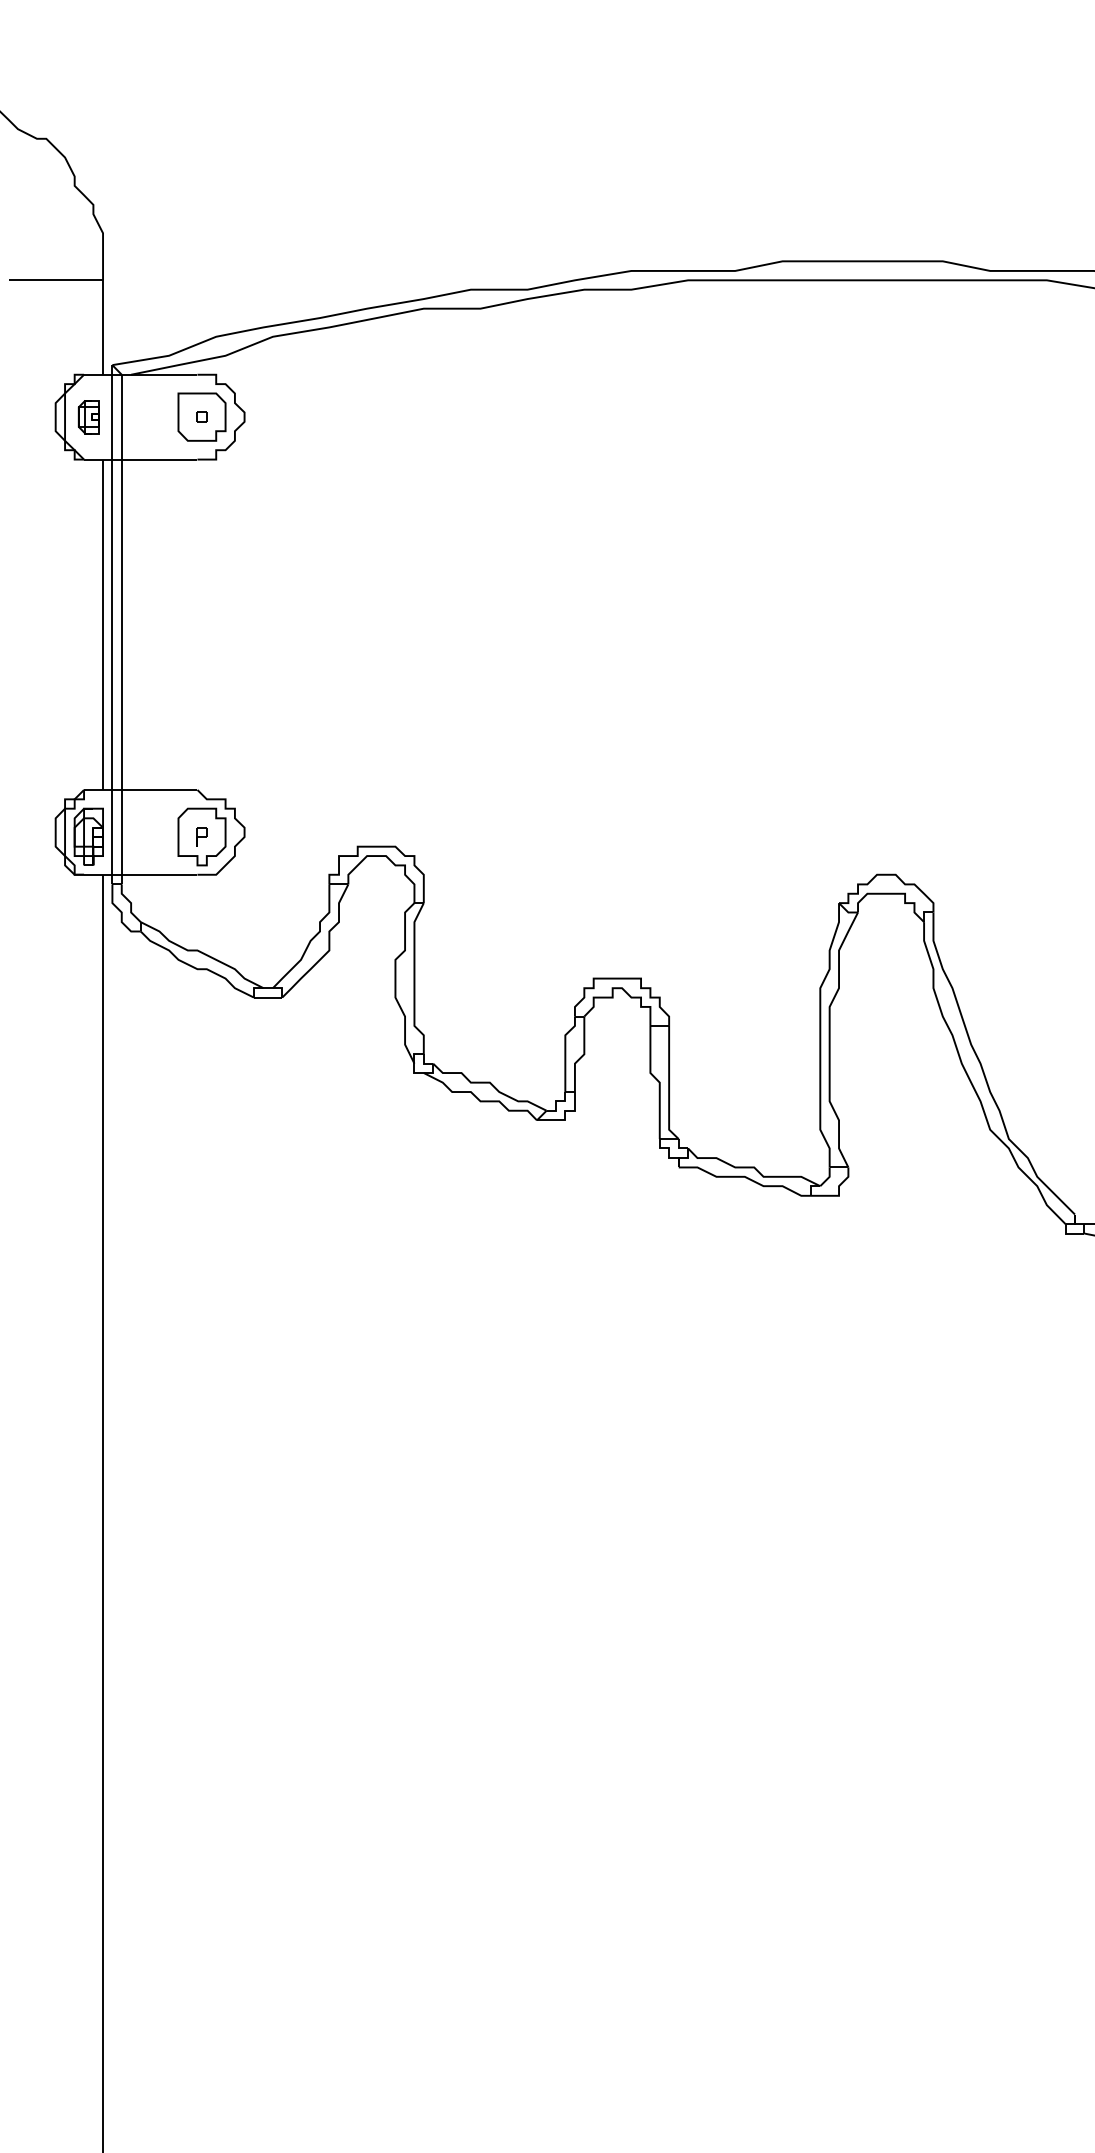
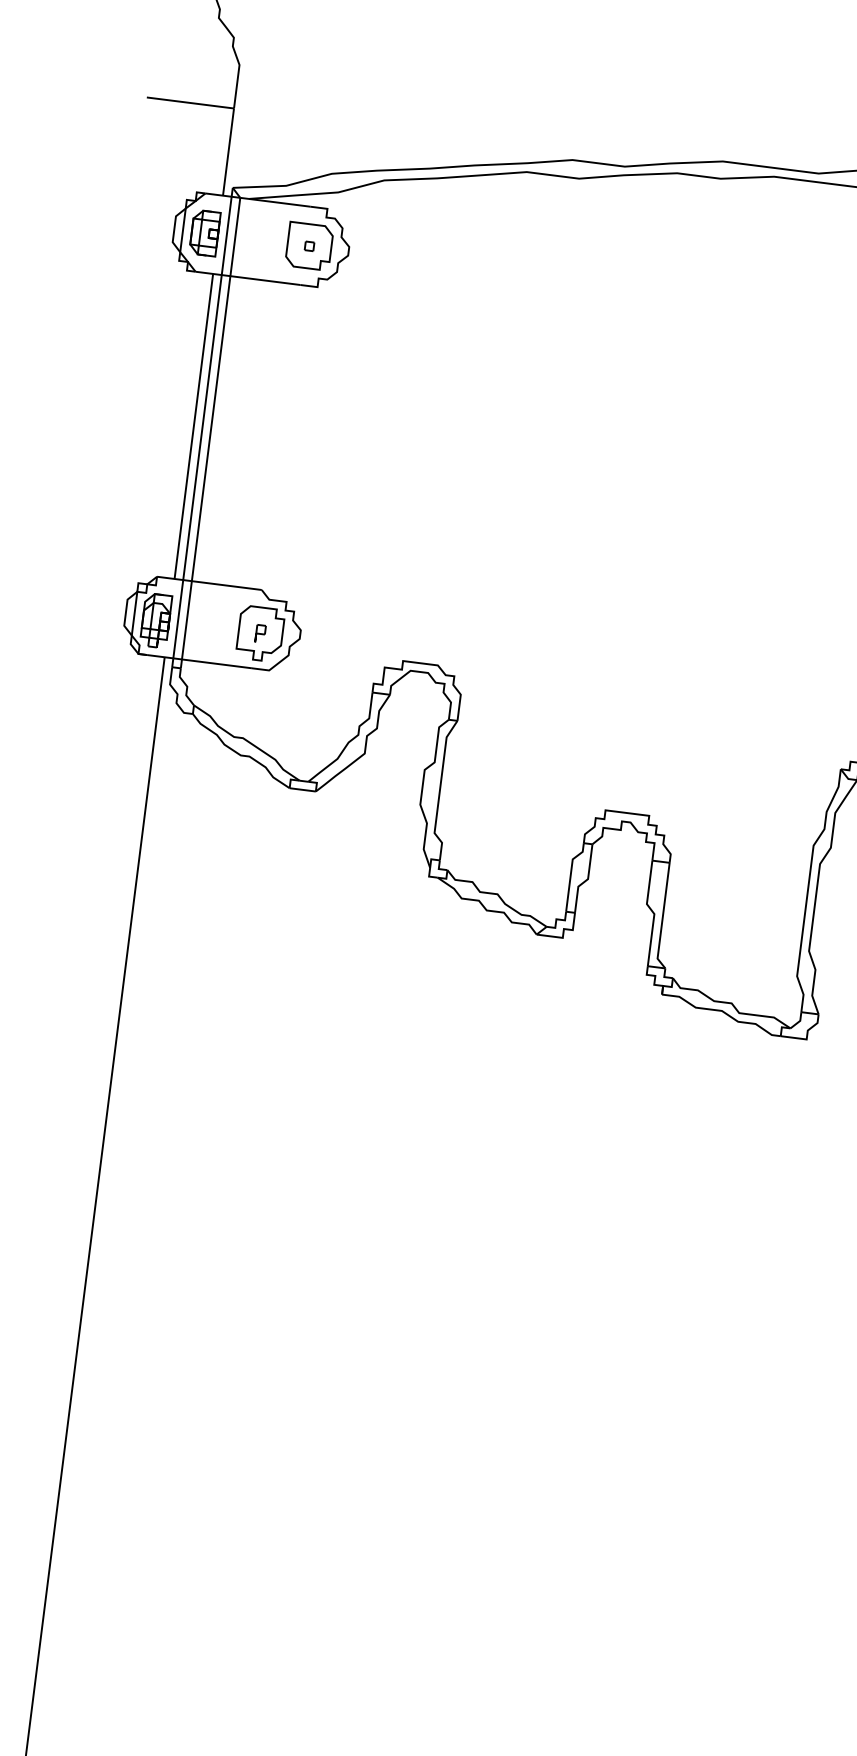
part: (88, 416) -> (204, 232), size x1.43

